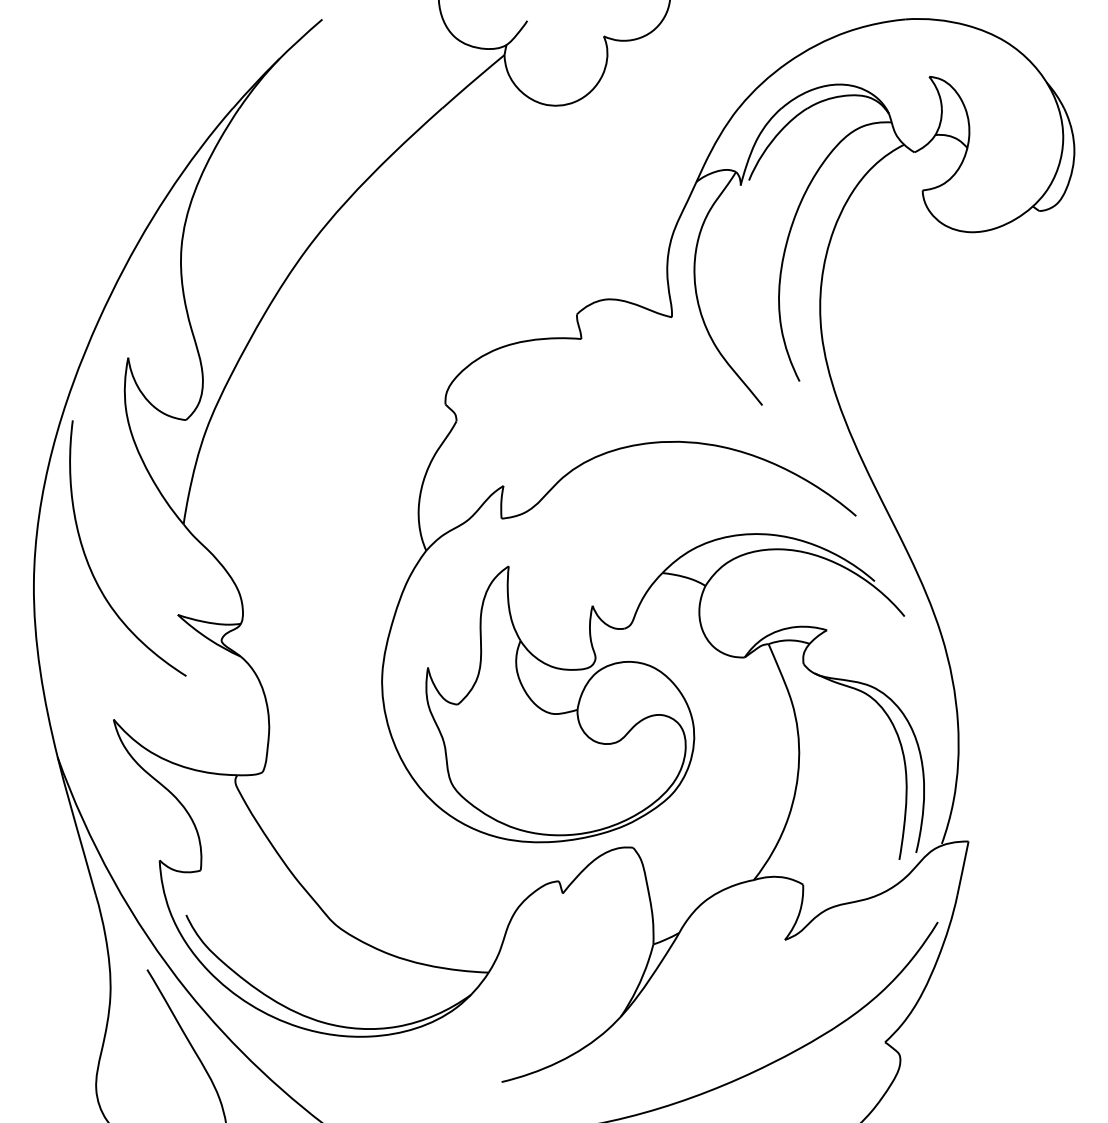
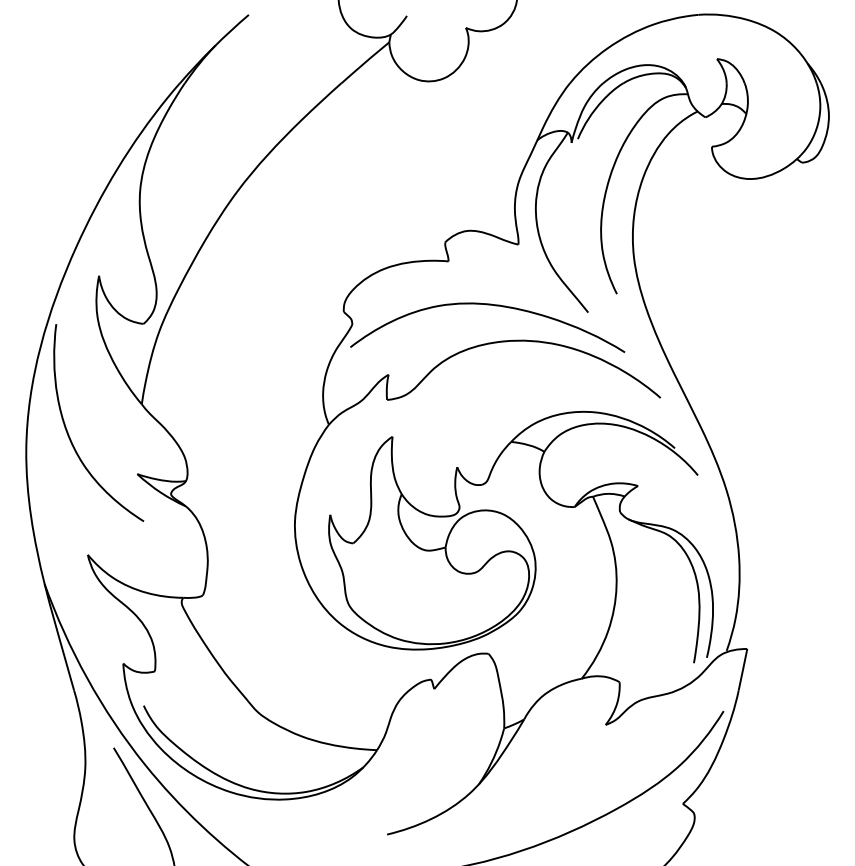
curve: (636, 396) -> (491, 305), added

